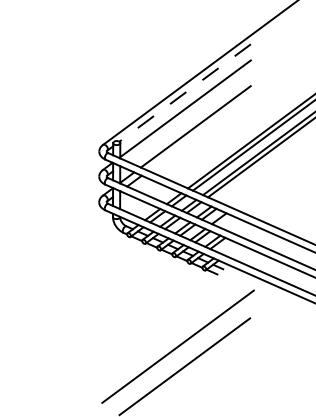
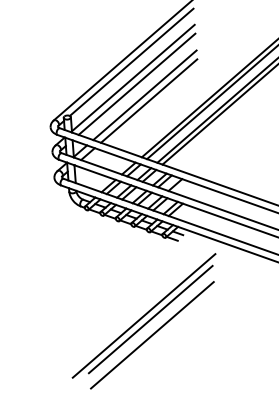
line: (185, 93) -> (132, 62), dashed -> solid
line: (188, 115) -> (136, 84), added
line: (199, 132) -> (149, 100), added
line: (184, 350) -> (150, 319), added

